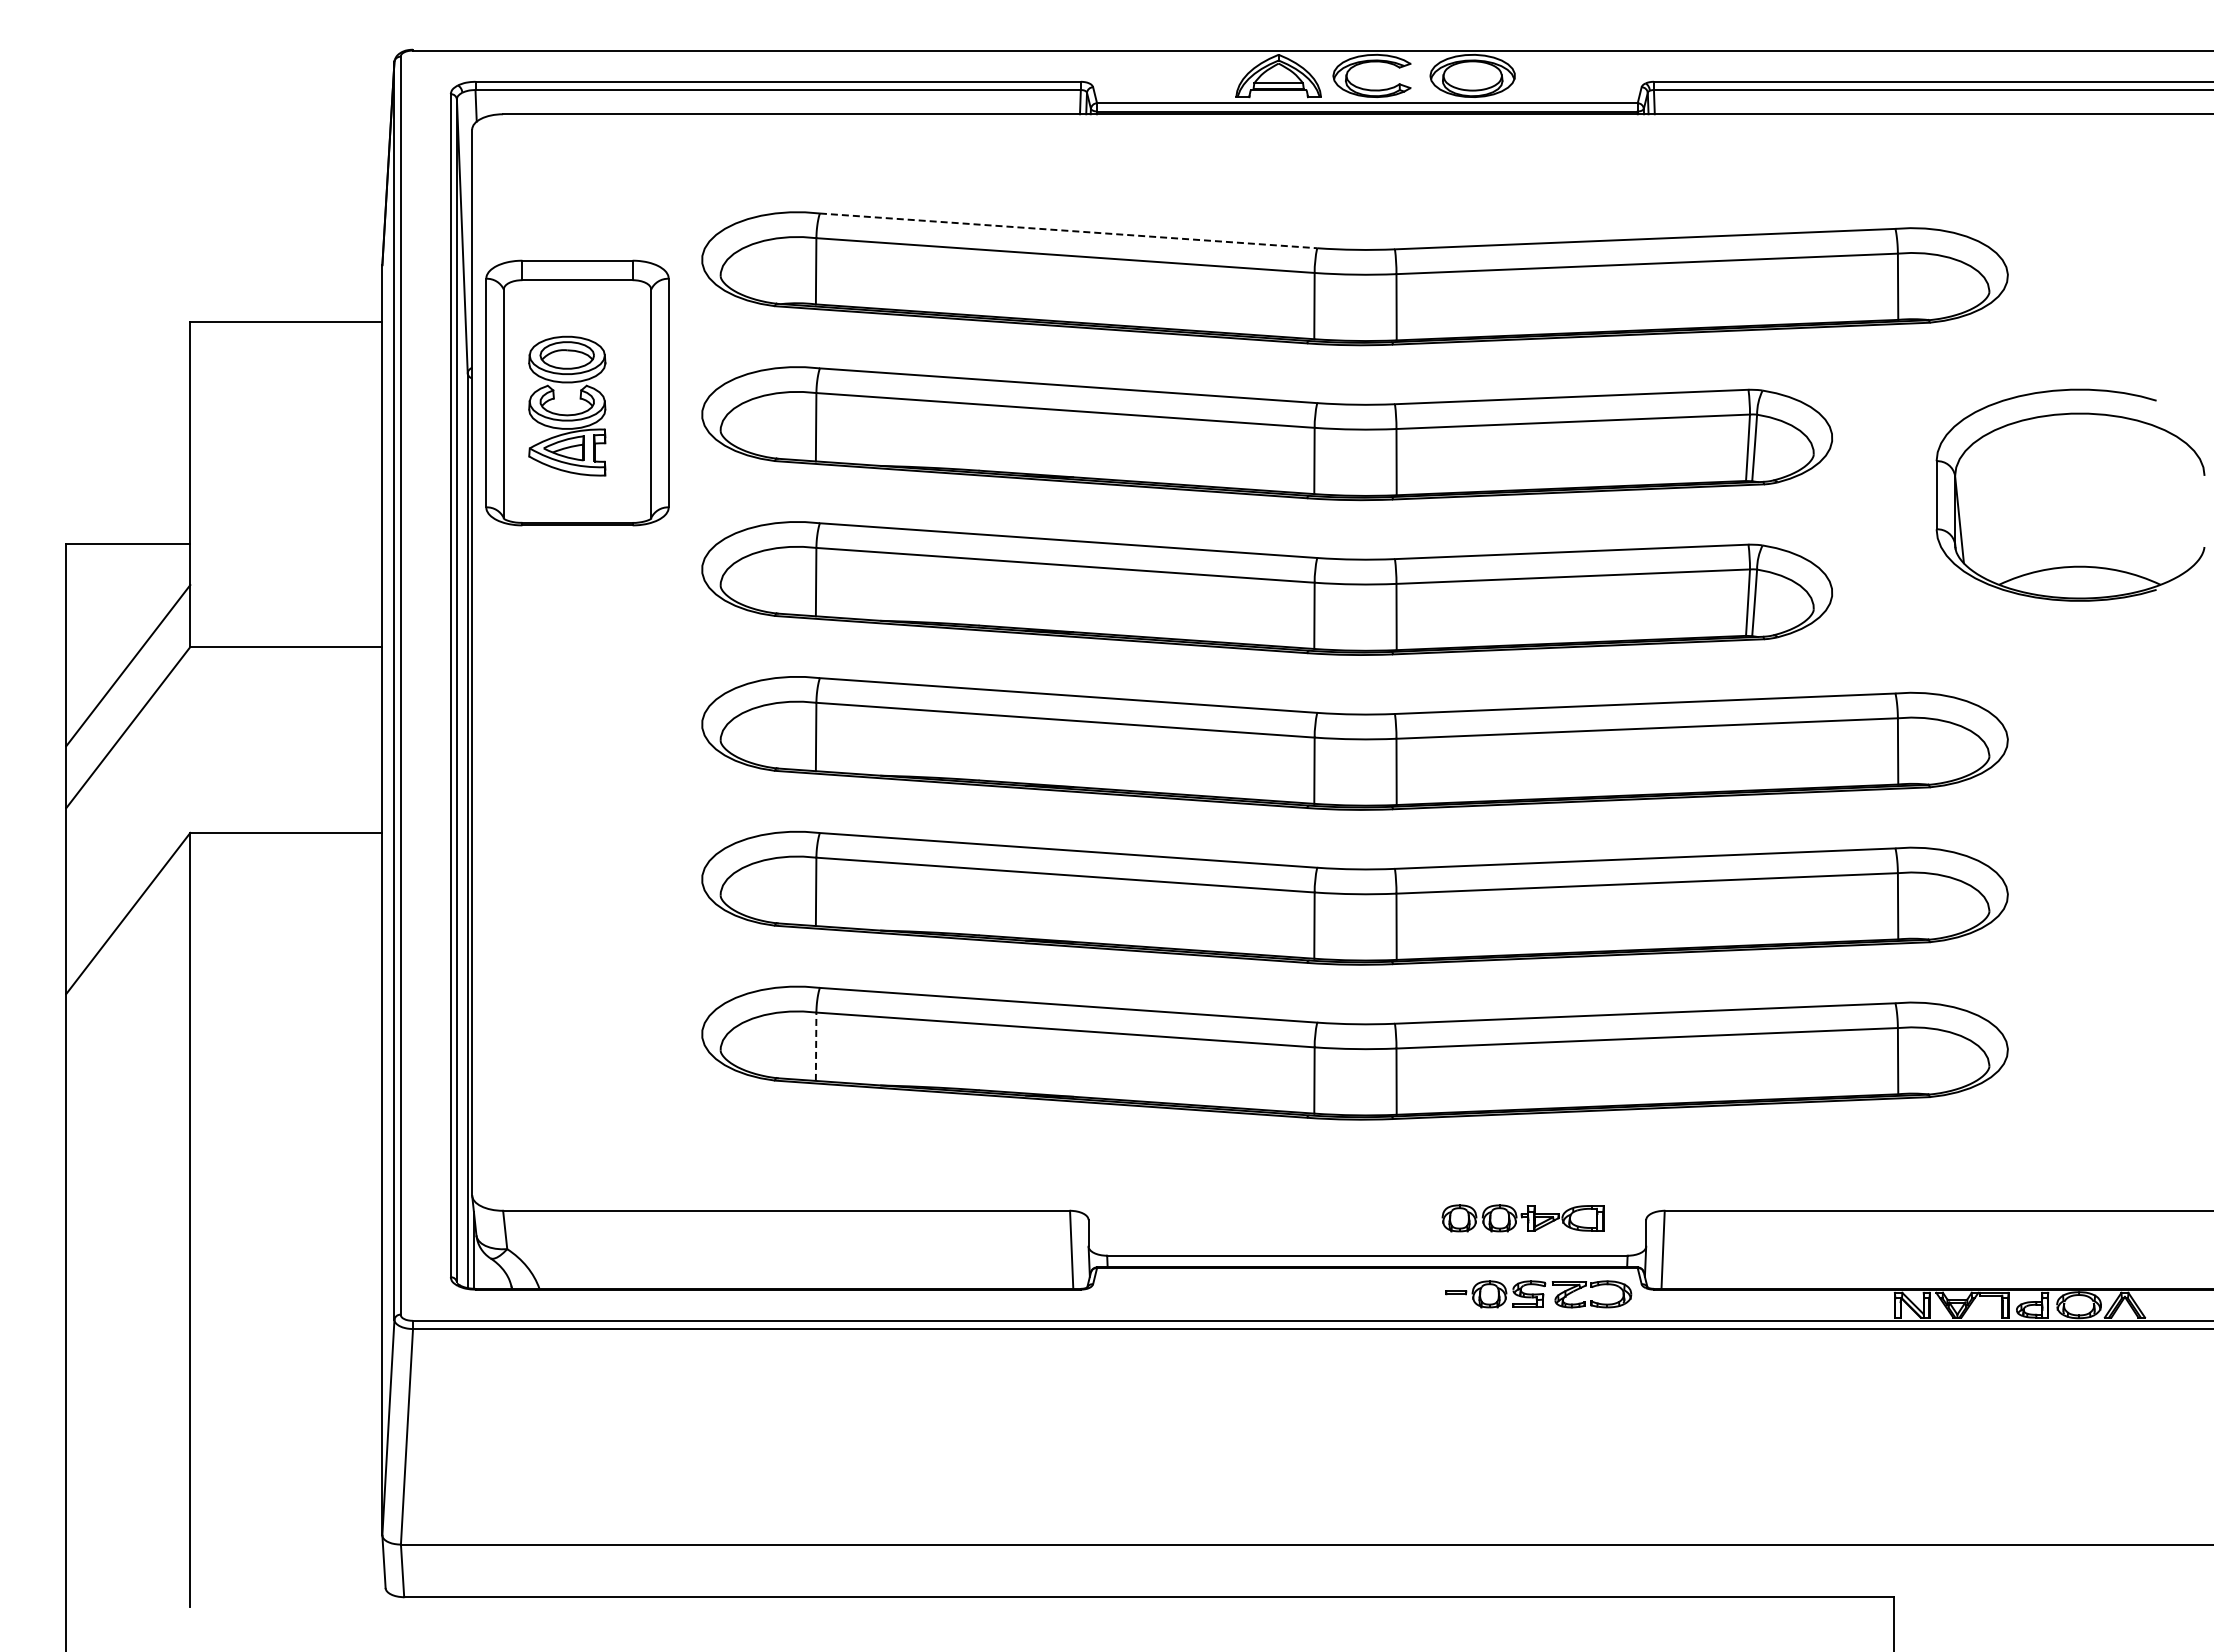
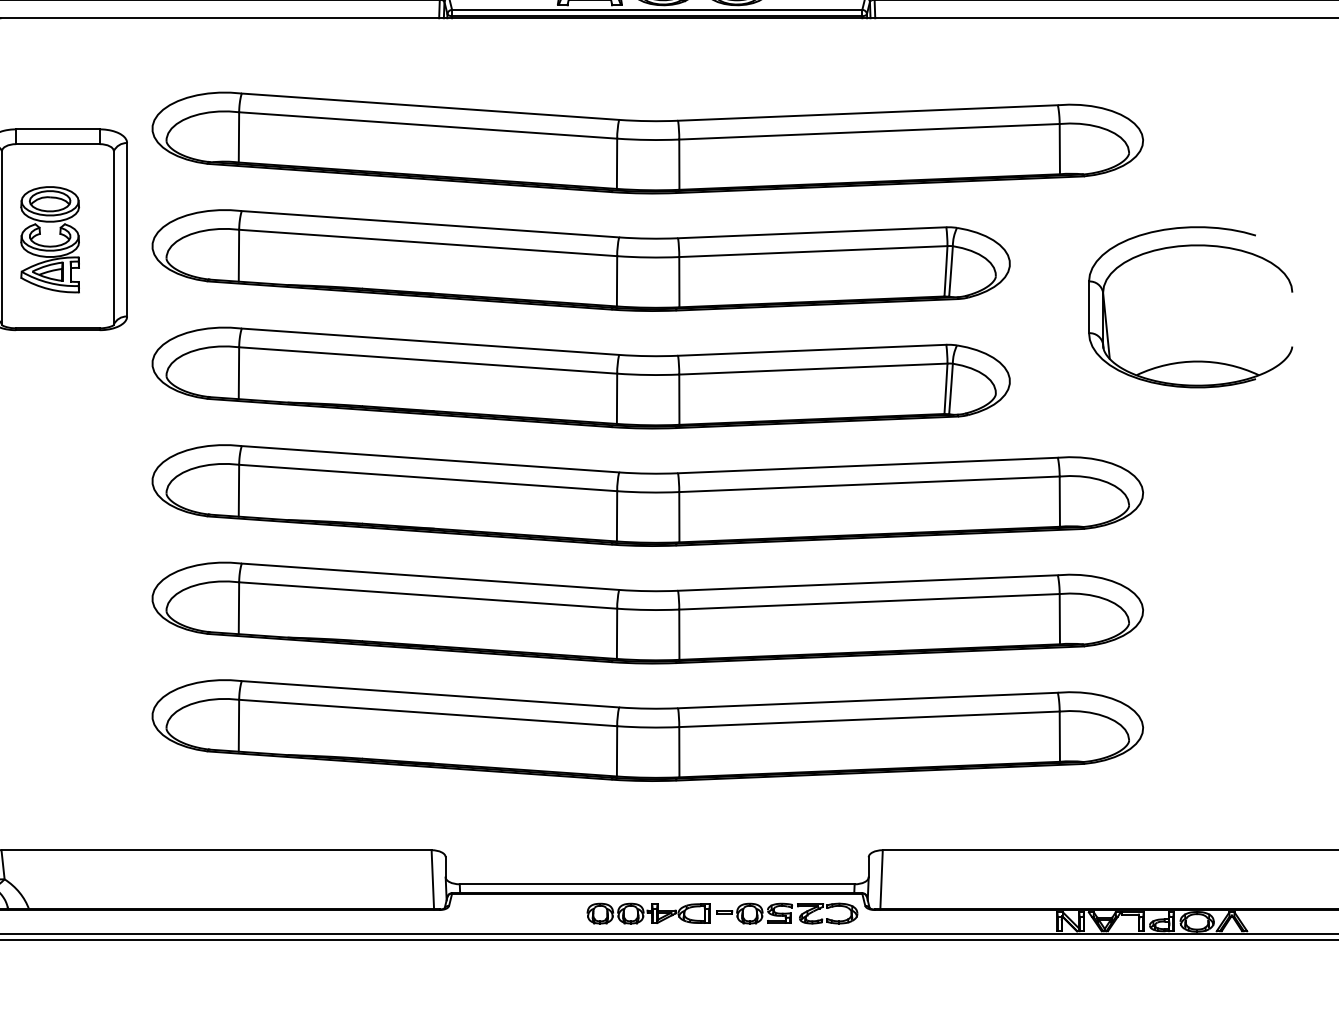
line: (1069, 230) -> (431, 106), dashed -> solid
line: (816, 1046) -> (239, 725), dashed -> solid
part: (1522, 1218) -> (648, 913), moved

